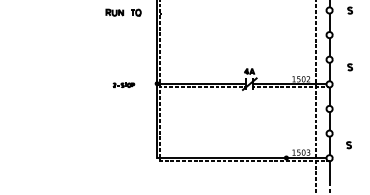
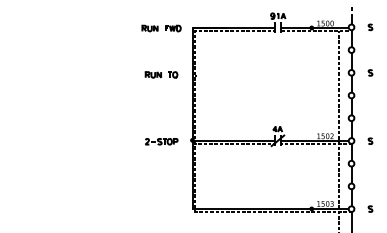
curve: (350, 66) -> (370, 140), moved
part: (123, 84) -> (161, 141), size x1.67
curve: (349, 144) -> (370, 208), moved

